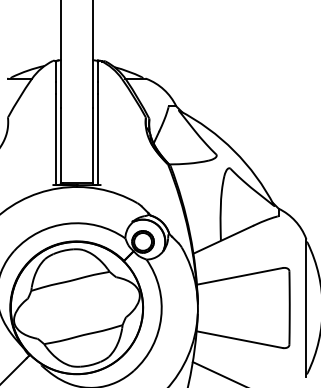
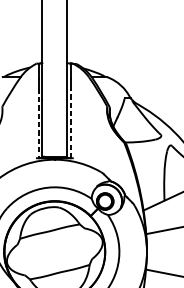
line: (56, 139) -> (39, 123), solid -> dashed
line: (97, 139) -> (70, 123), solid -> dashed

